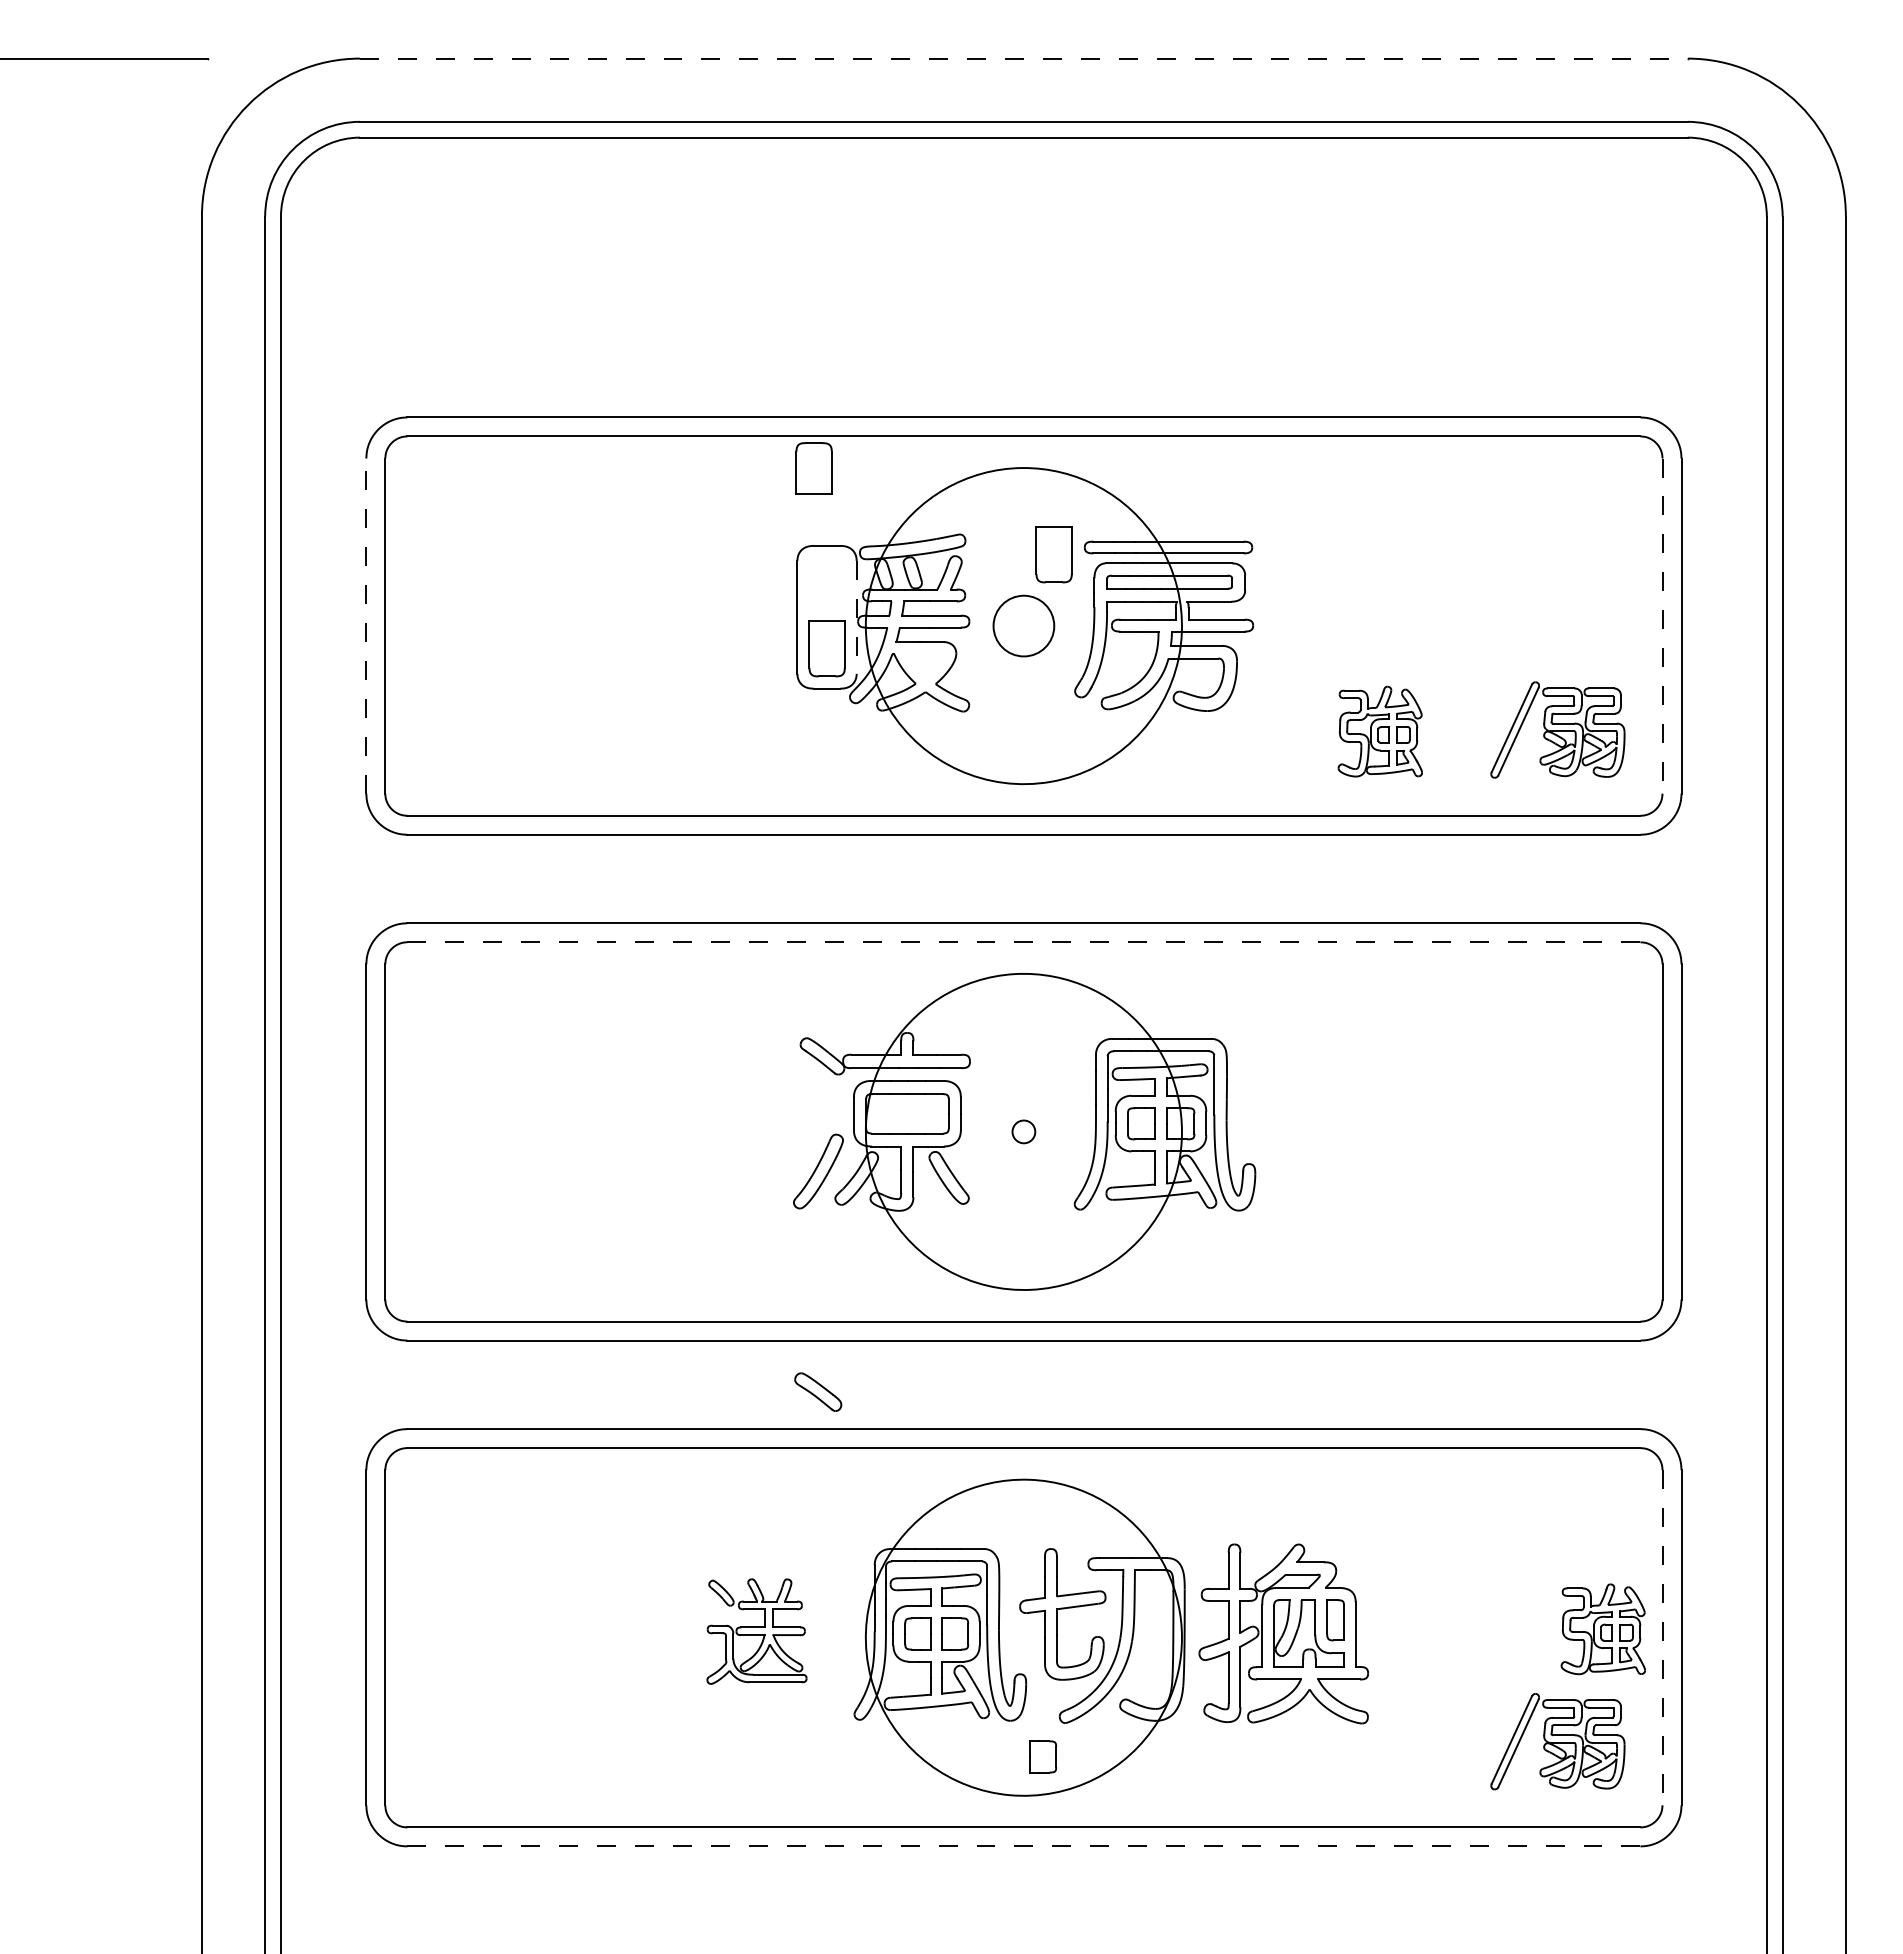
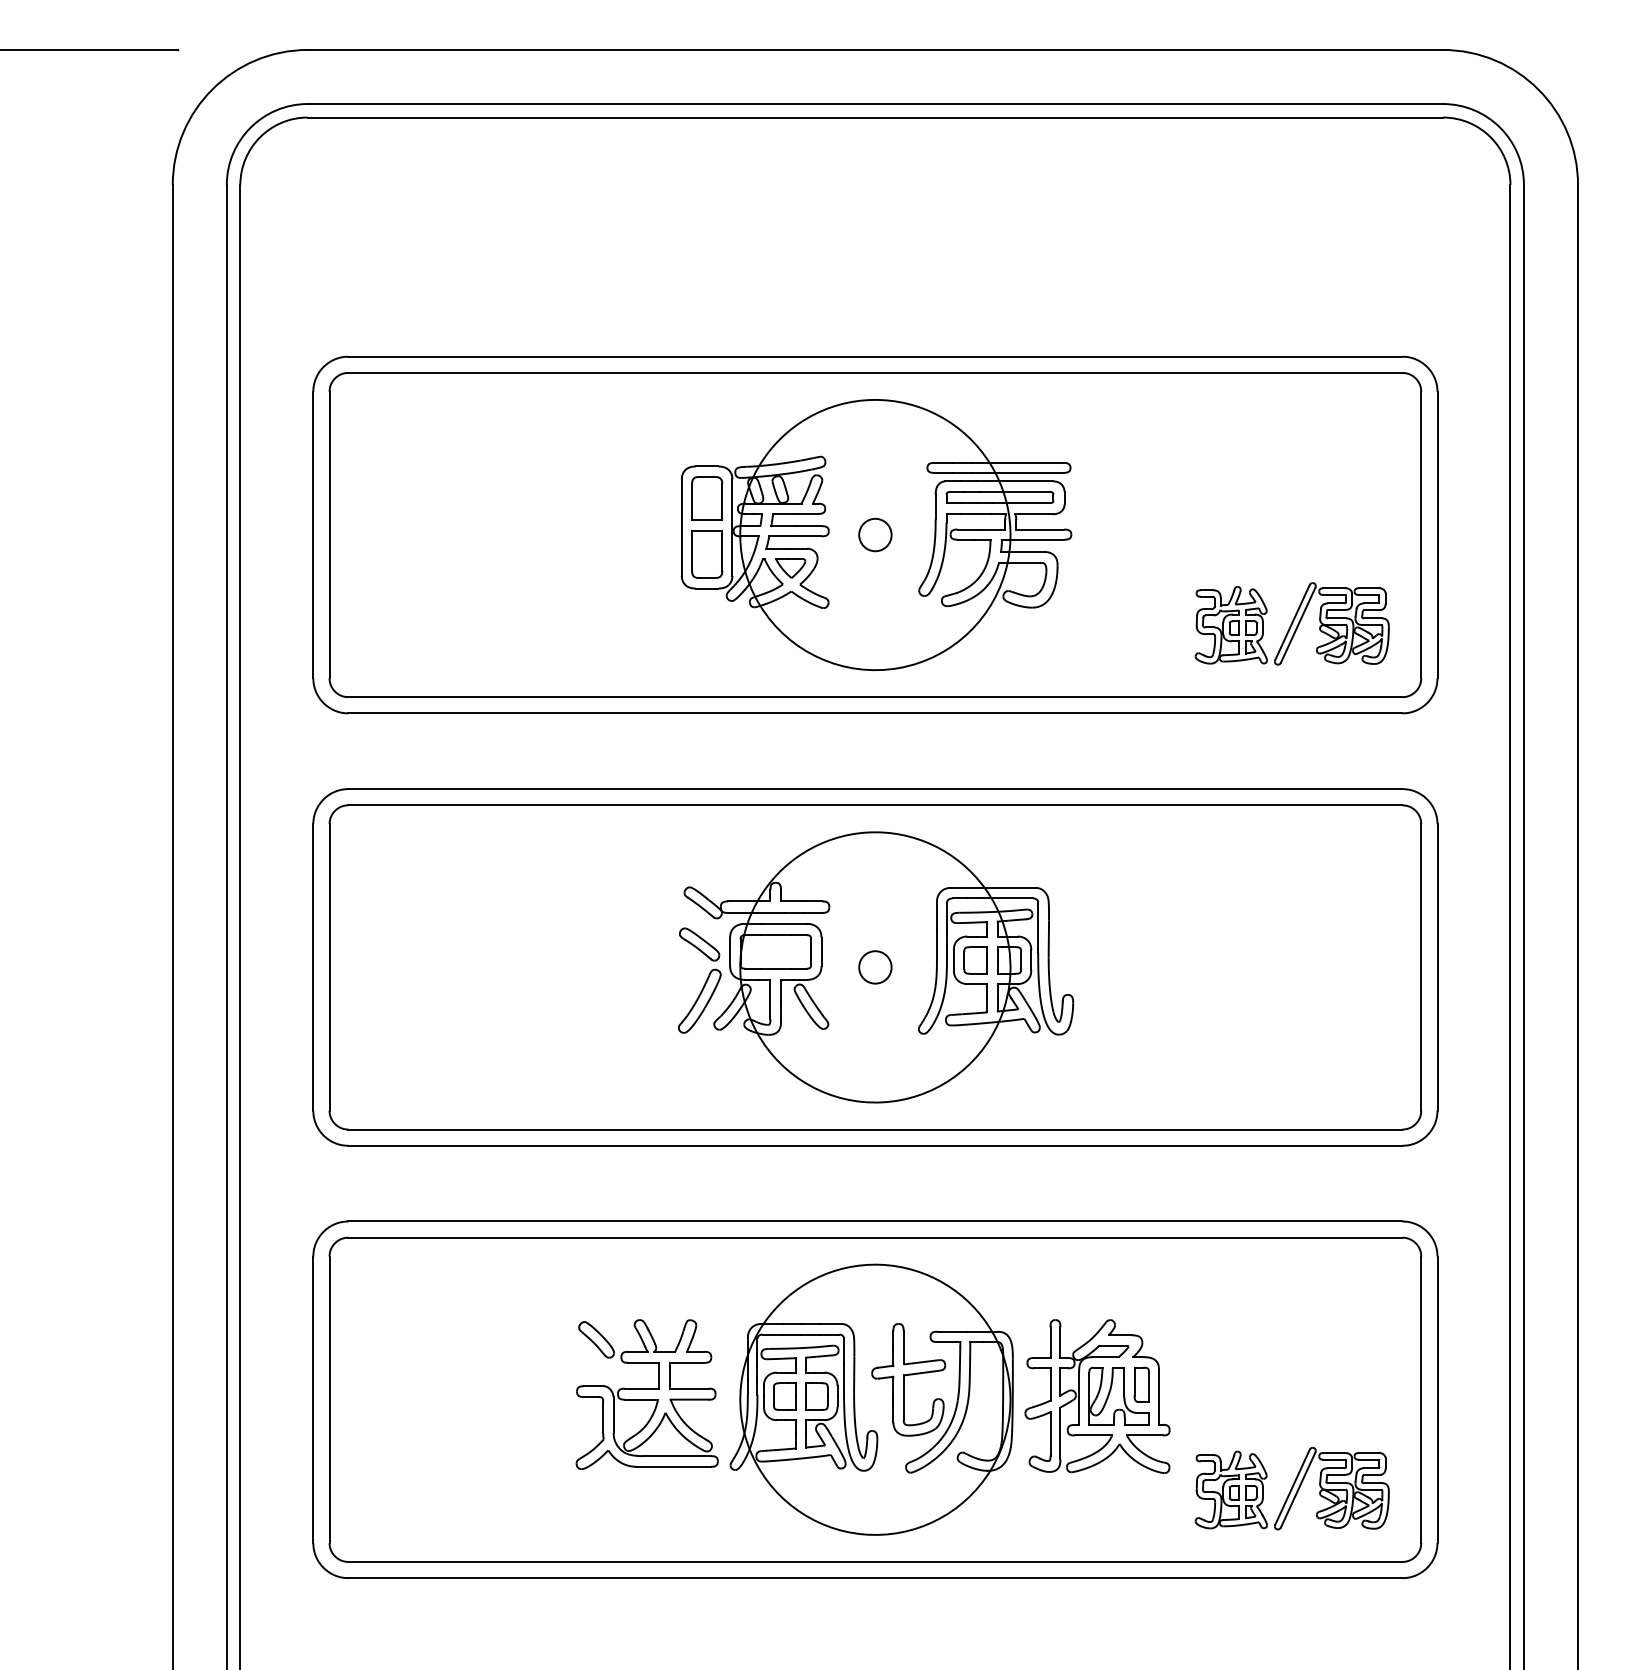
line: (1023, 58) -> (875, 49), dashed -> solid
part: (813, 468) -> (706, 498), moved
part: (1053, 554) -> (900, 473), removed
line: (856, 617) -> (732, 527), dashed -> solid
line: (366, 626) -> (313, 535), dashed -> solid
circle: (1023, 626) -> (875, 535), size x0.62
line: (1662, 626) -> (1421, 535), dashed -> solid
part: (924, 664) -> (790, 567), added
part: (1379, 731) -> (1230, 625), moved
line: (1024, 942) -> (875, 805), dashed -> solid
circle: (1023, 1131) -> (875, 967), size x1.67
part: (818, 1391) -> (699, 943), moved
part: (1602, 1629) -> (1230, 1490), moved
part: (756, 1631) -> (646, 1394), size x1.67
line: (1662, 1637) -> (1421, 1399), dashed -> solid
part: (1043, 1756) -> (892, 1501), removed
line: (1023, 1846) -> (875, 1578), dashed -> solid

